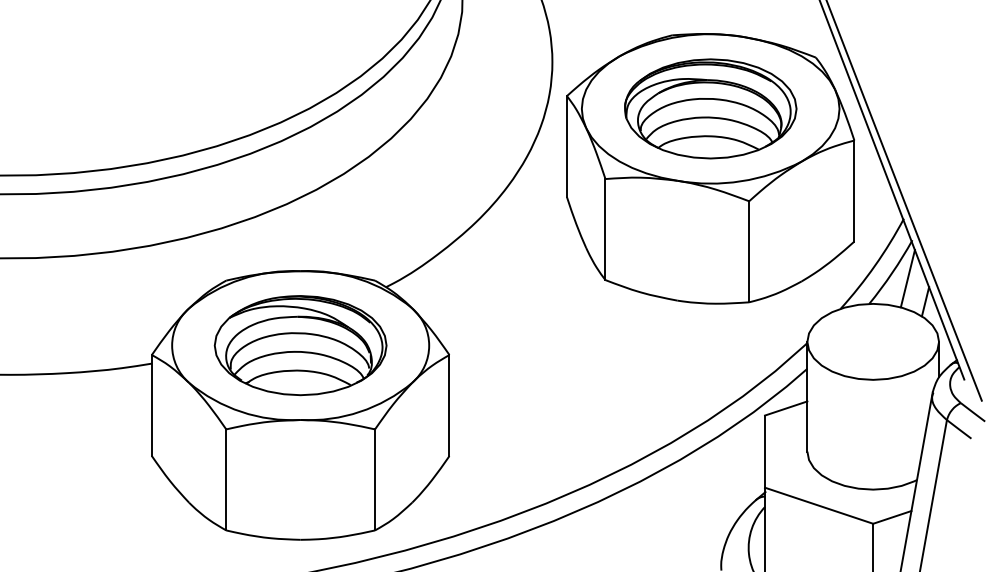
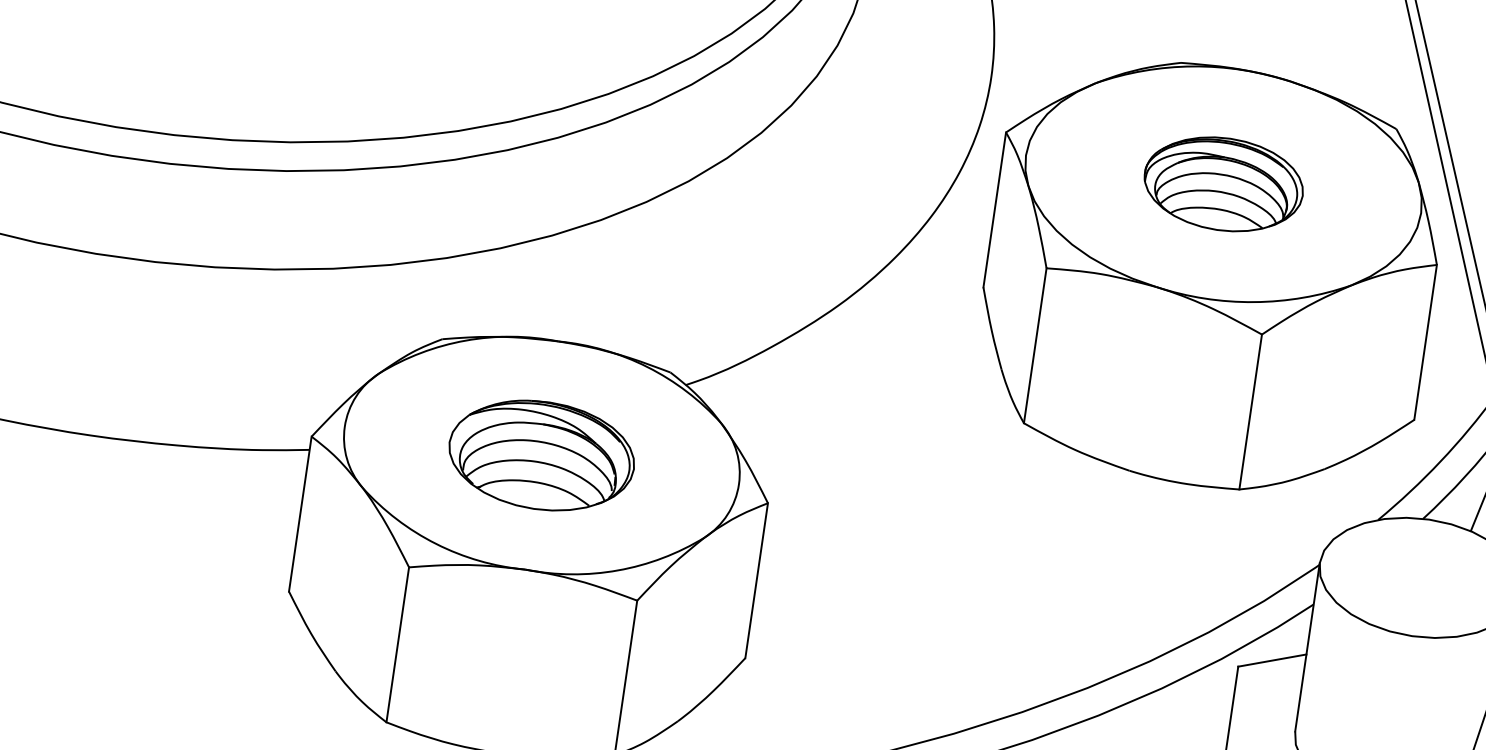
part: (710, 108) -> (1223, 183), size x0.6
part: (300, 345) -> (541, 455), size x0.7

